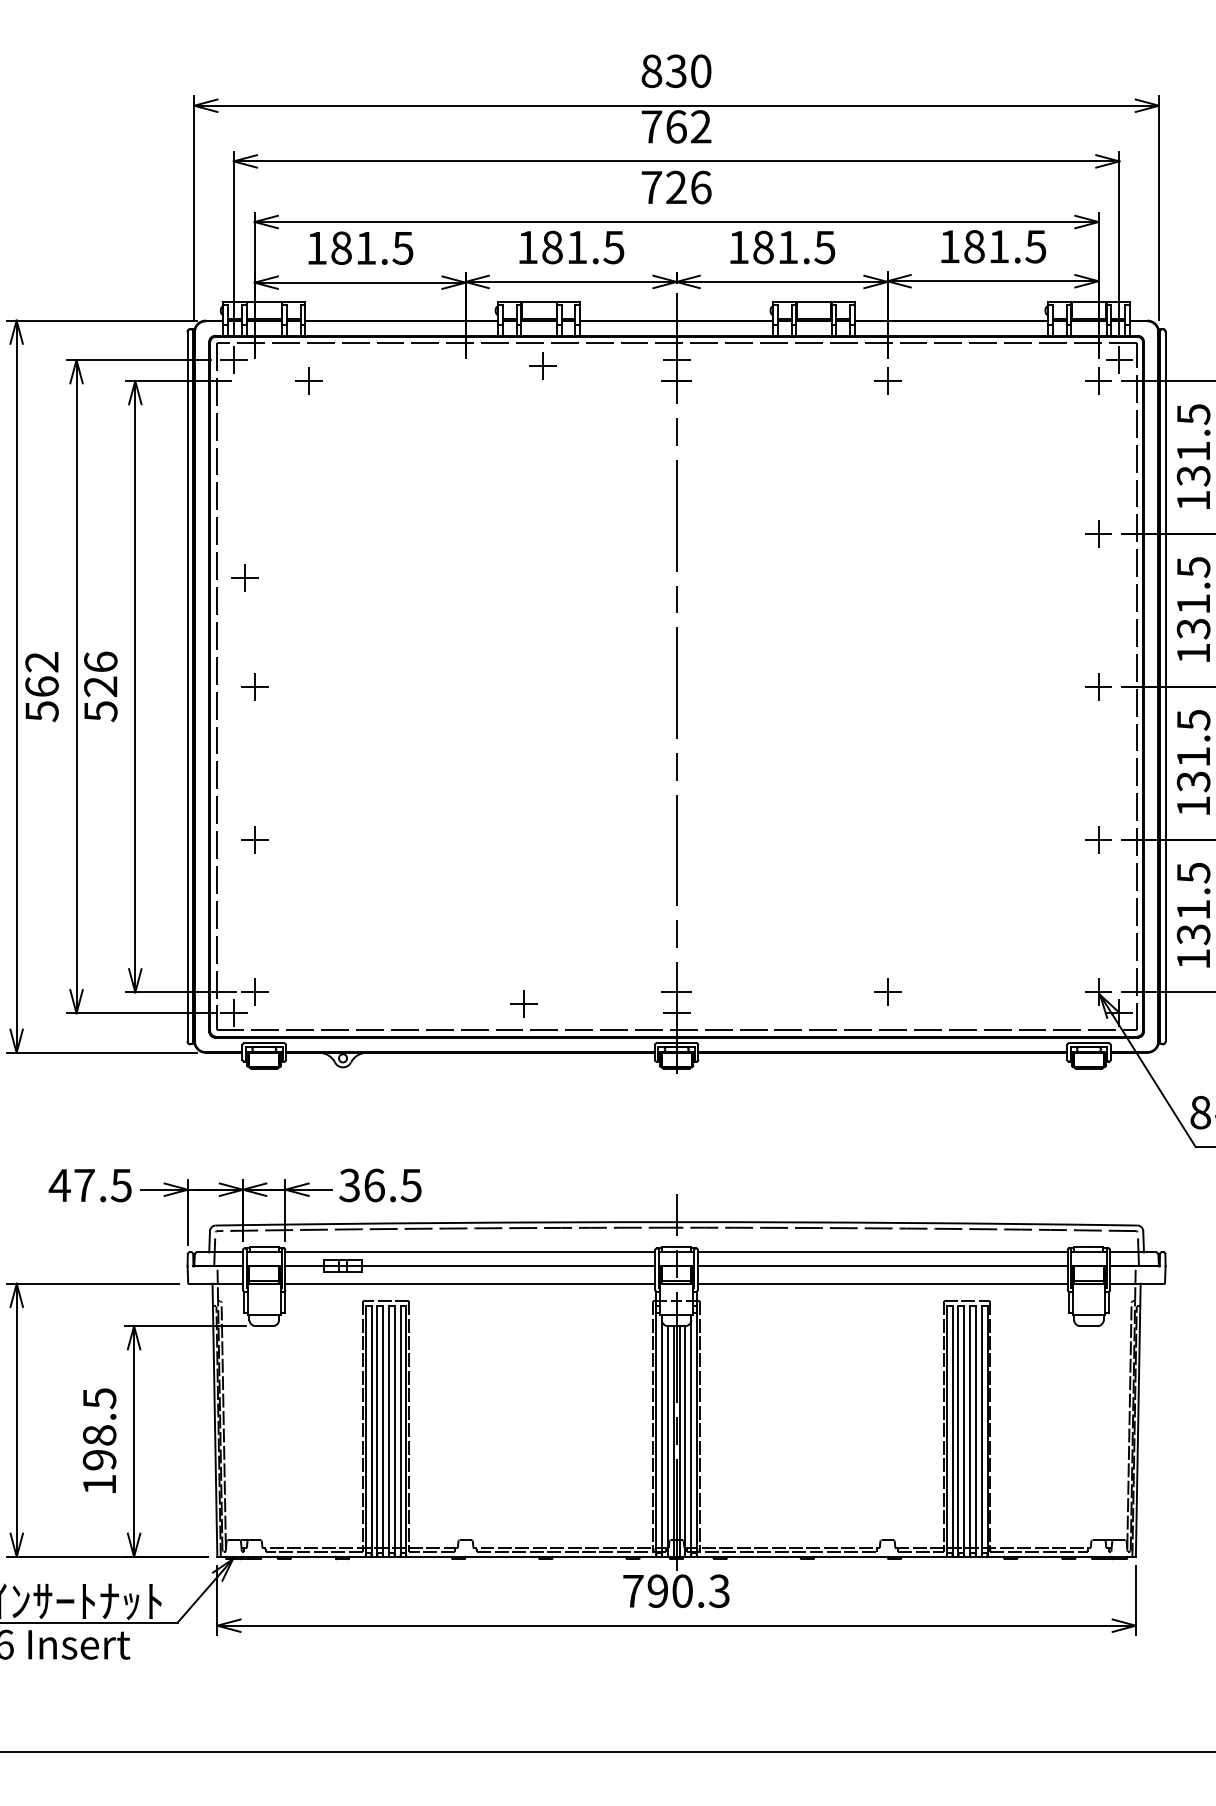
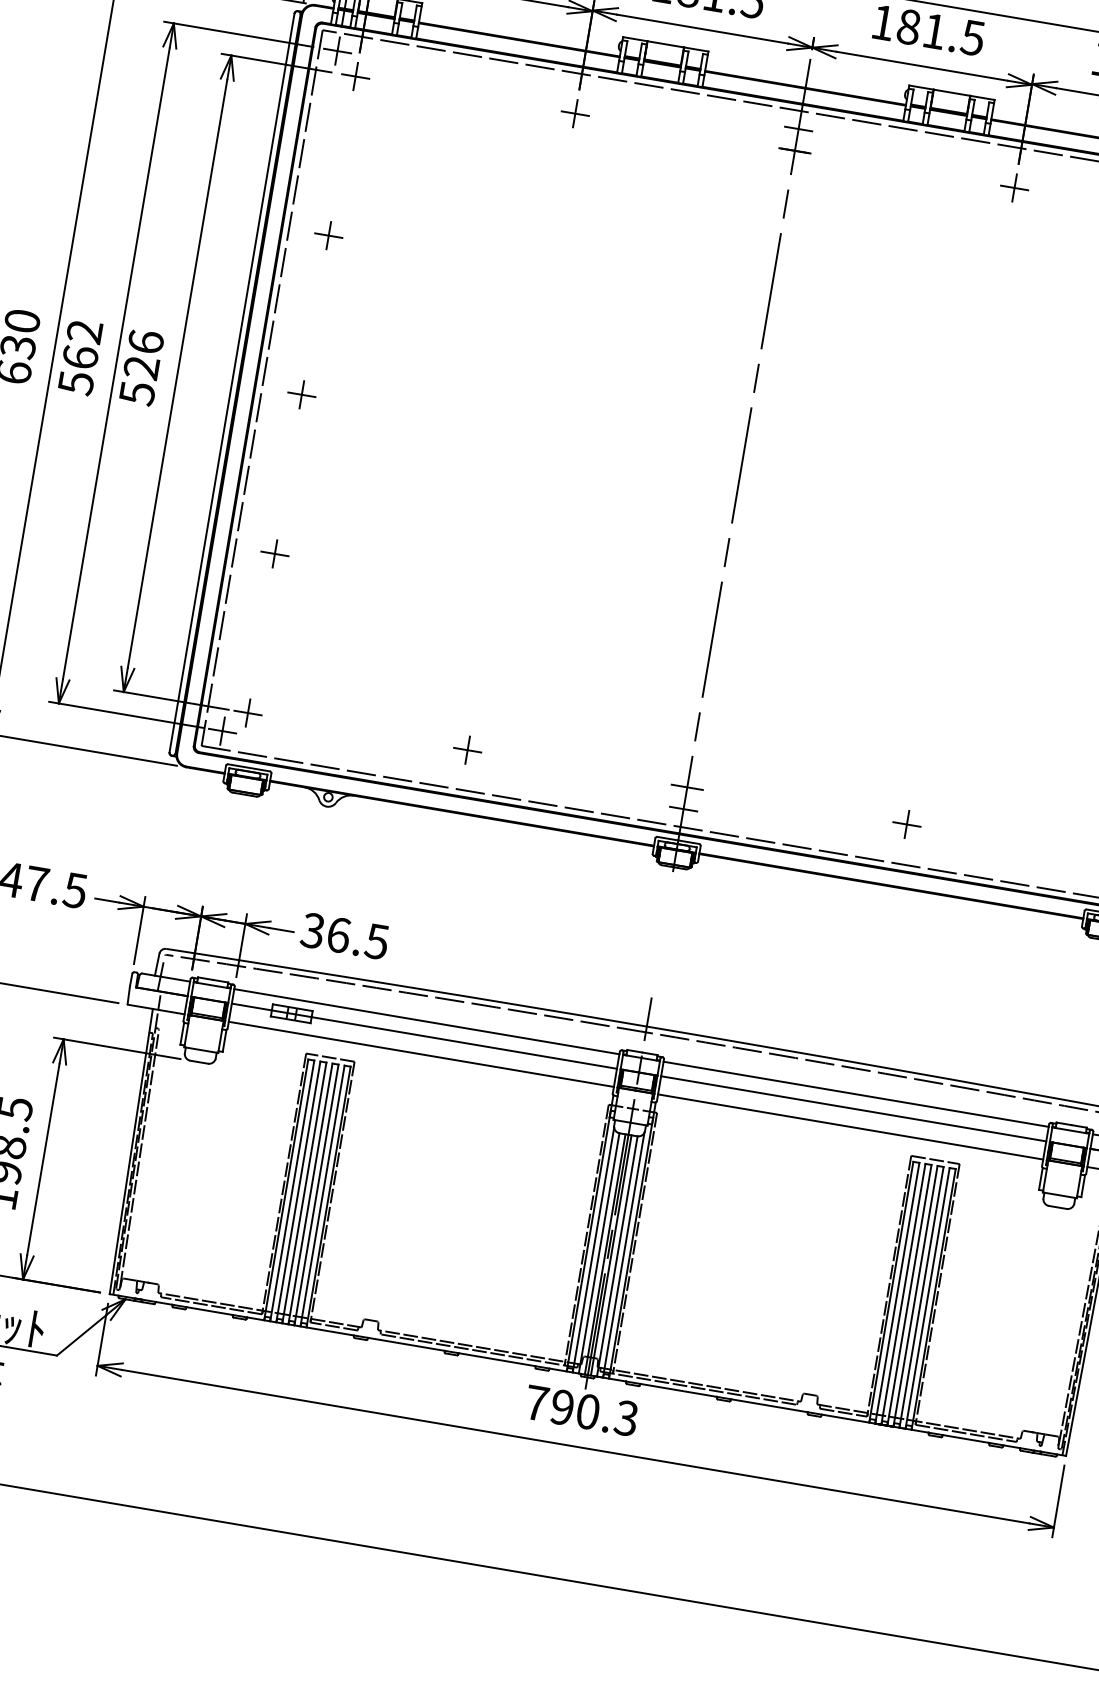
part: (542, 365) -> (575, 113), moved
part: (308, 380) -> (355, 75), moved
part: (244, 577) -> (328, 235), moved
part: (523, 1003) -> (467, 749), moved

